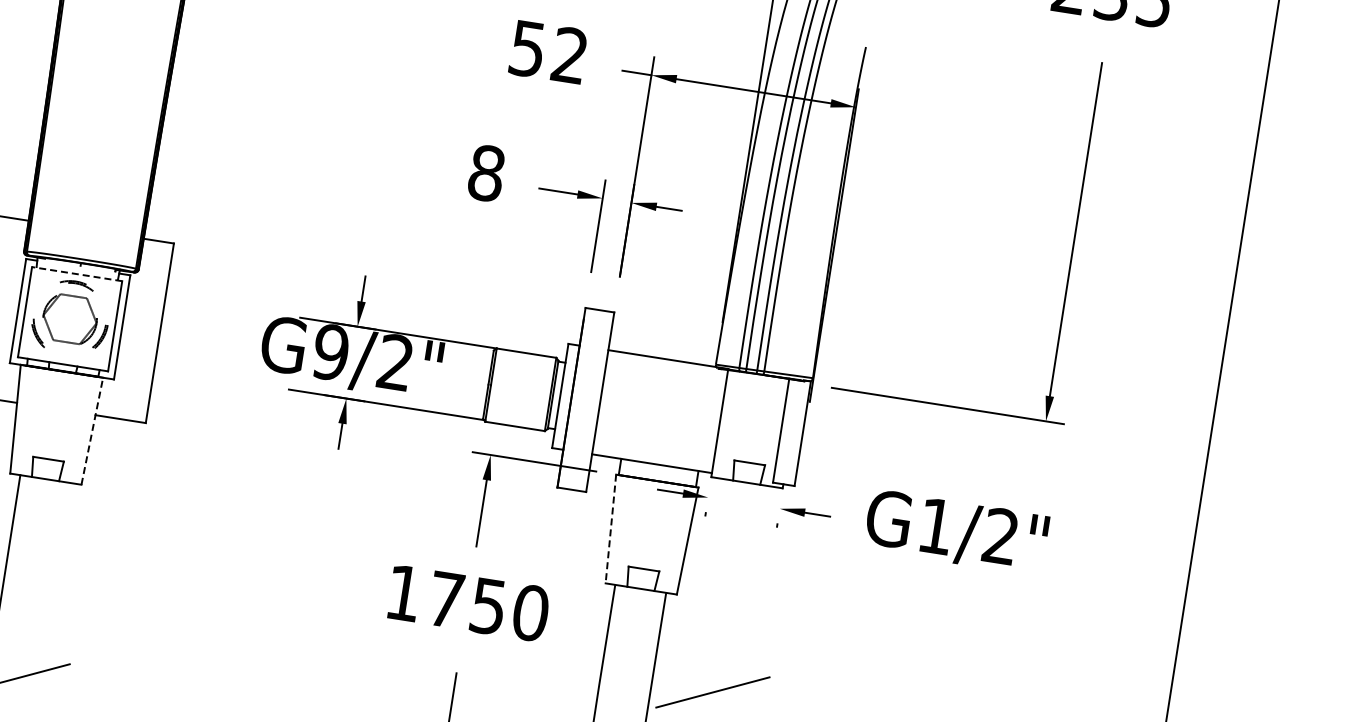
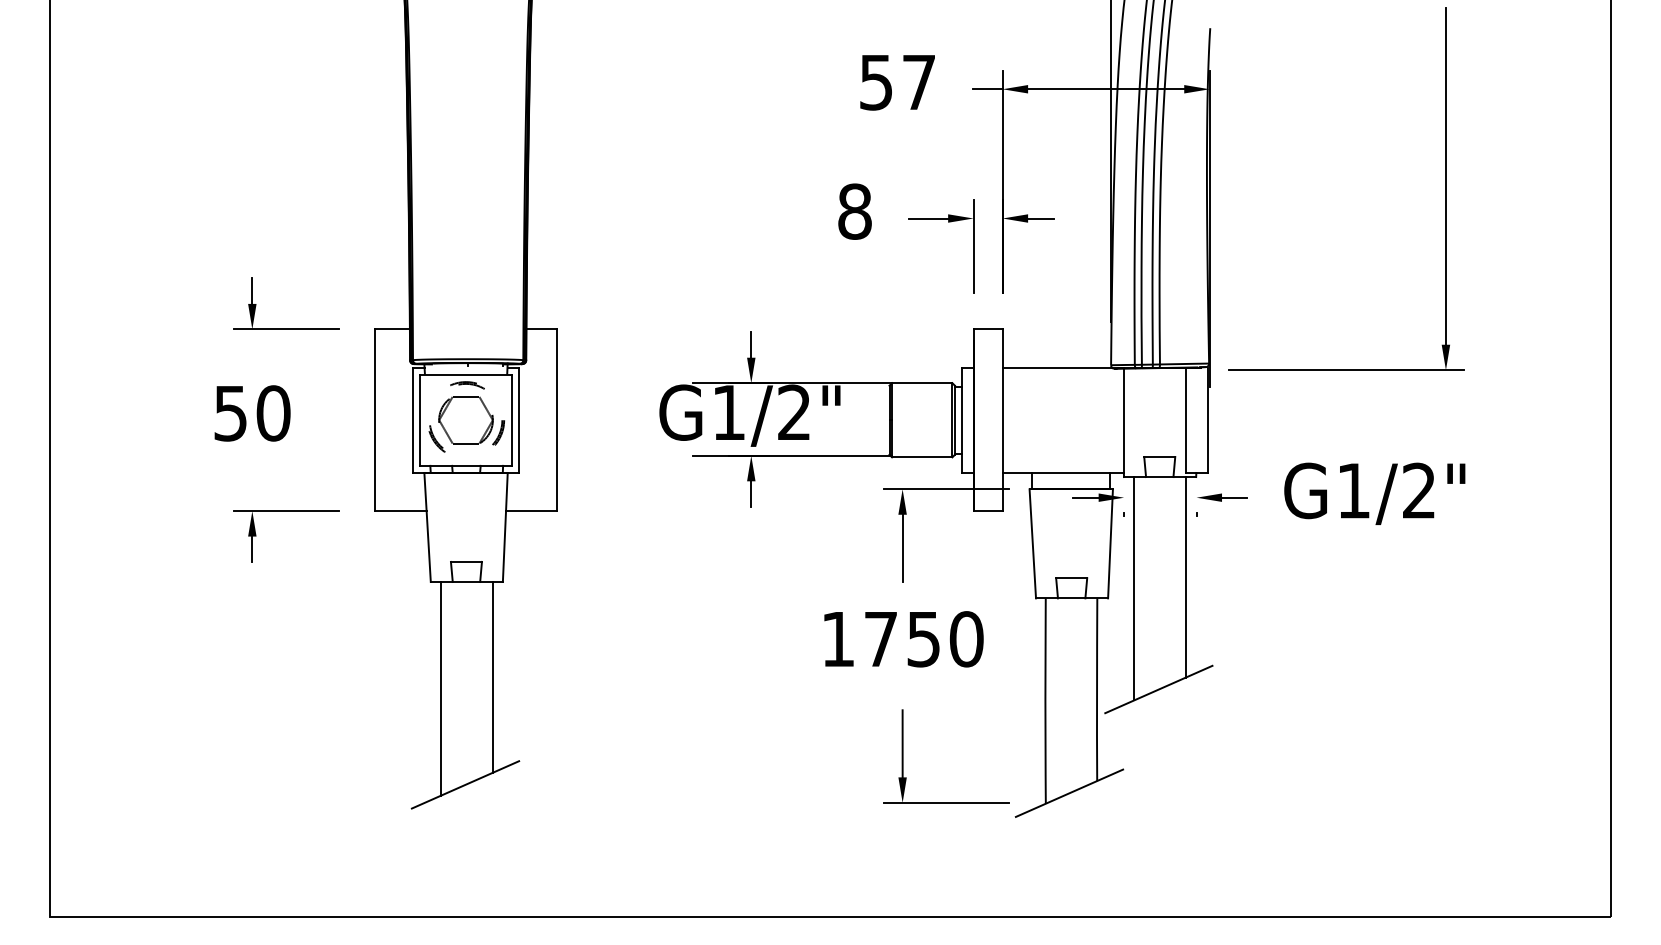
text: (569, 54) -> (918, 81), 52 -> 57
line: (77, 274) -> (466, 374), dashed -> solid
text: (330, 352) -> (728, 412), G9/2" -> G1/2"
line: (92, 431) -> (505, 527), dashed -> solid
line: (610, 528) -> (1032, 543), dashed -> solid
line: (56, 577) -> (492, 677), added
line: (756, 585) -> (1185, 577), added
line: (704, 588) -> (1134, 588), added

